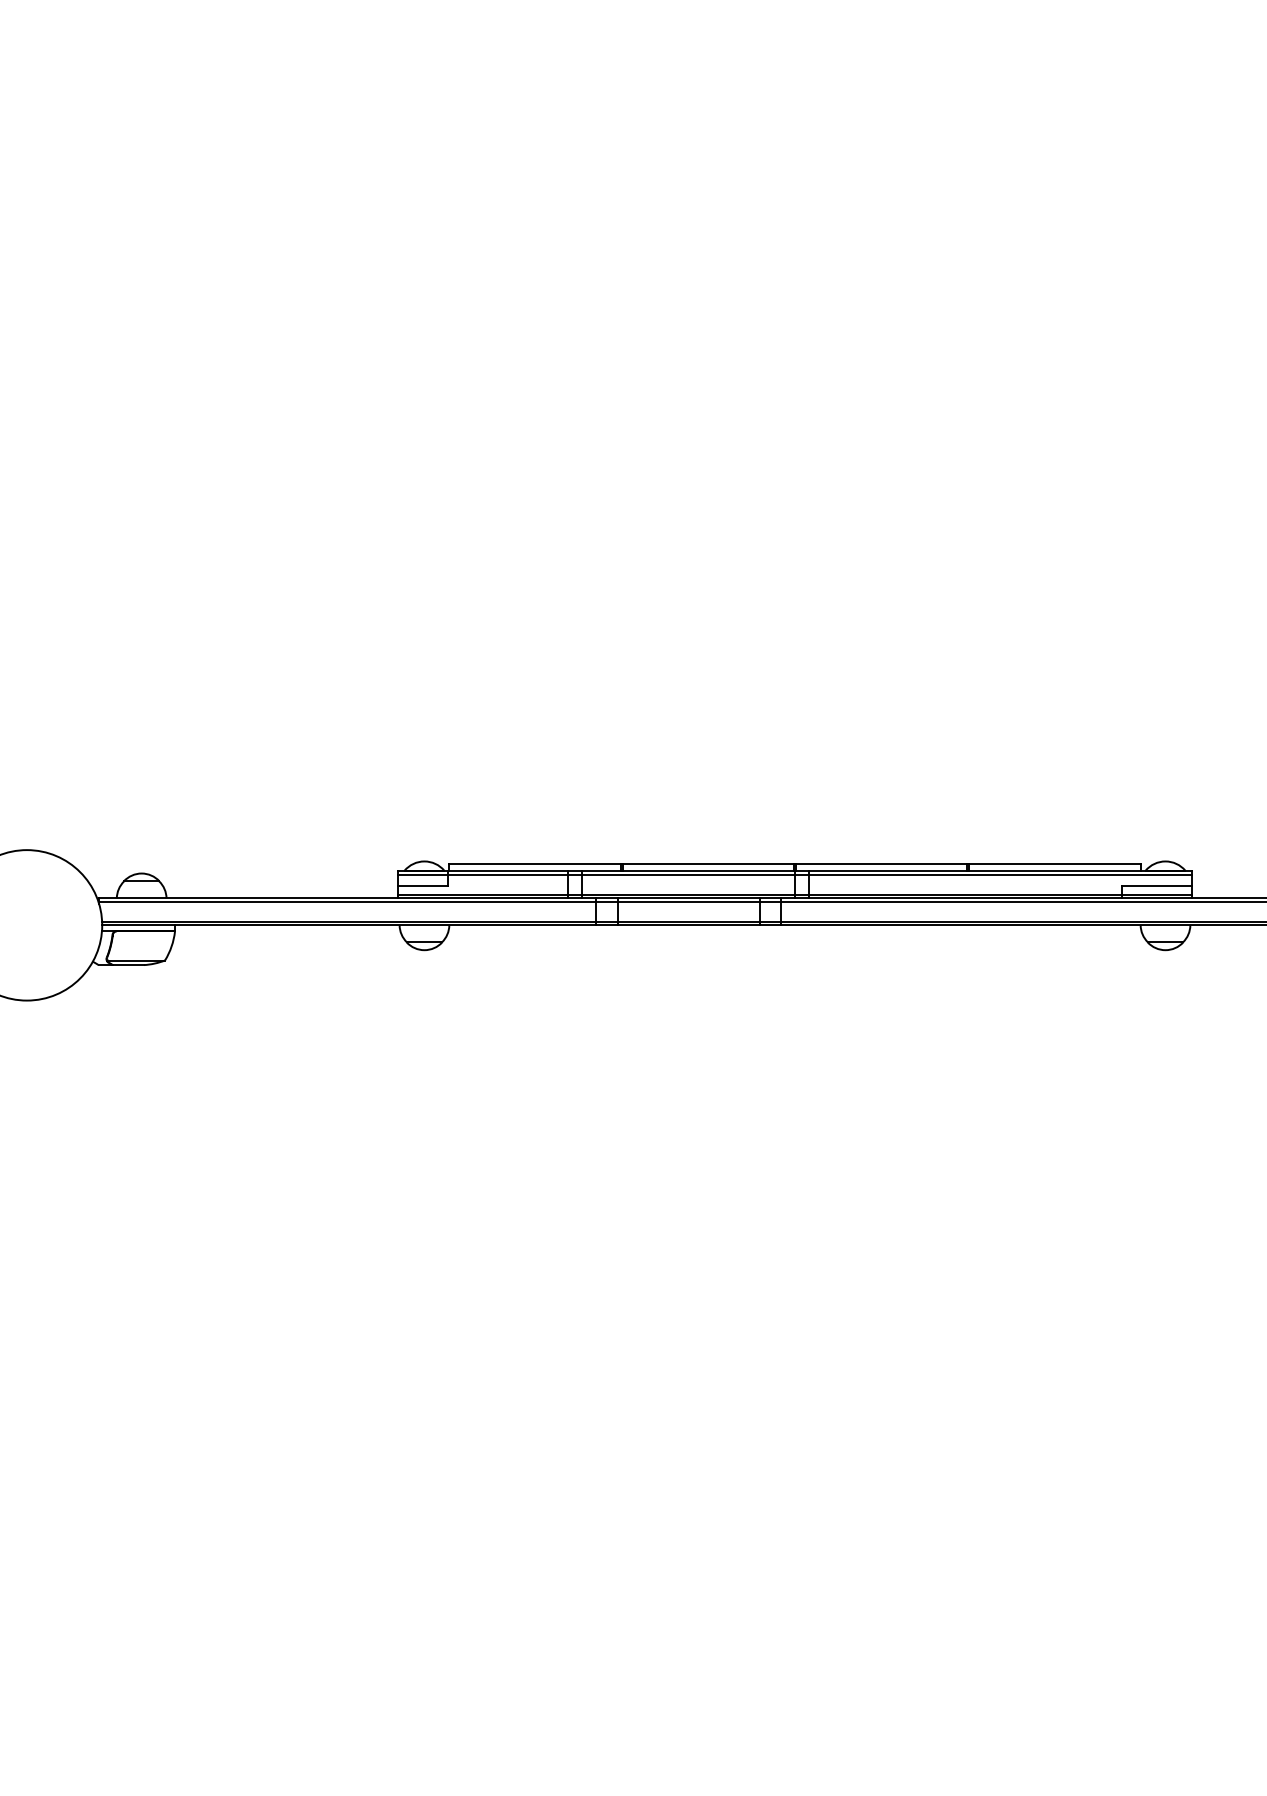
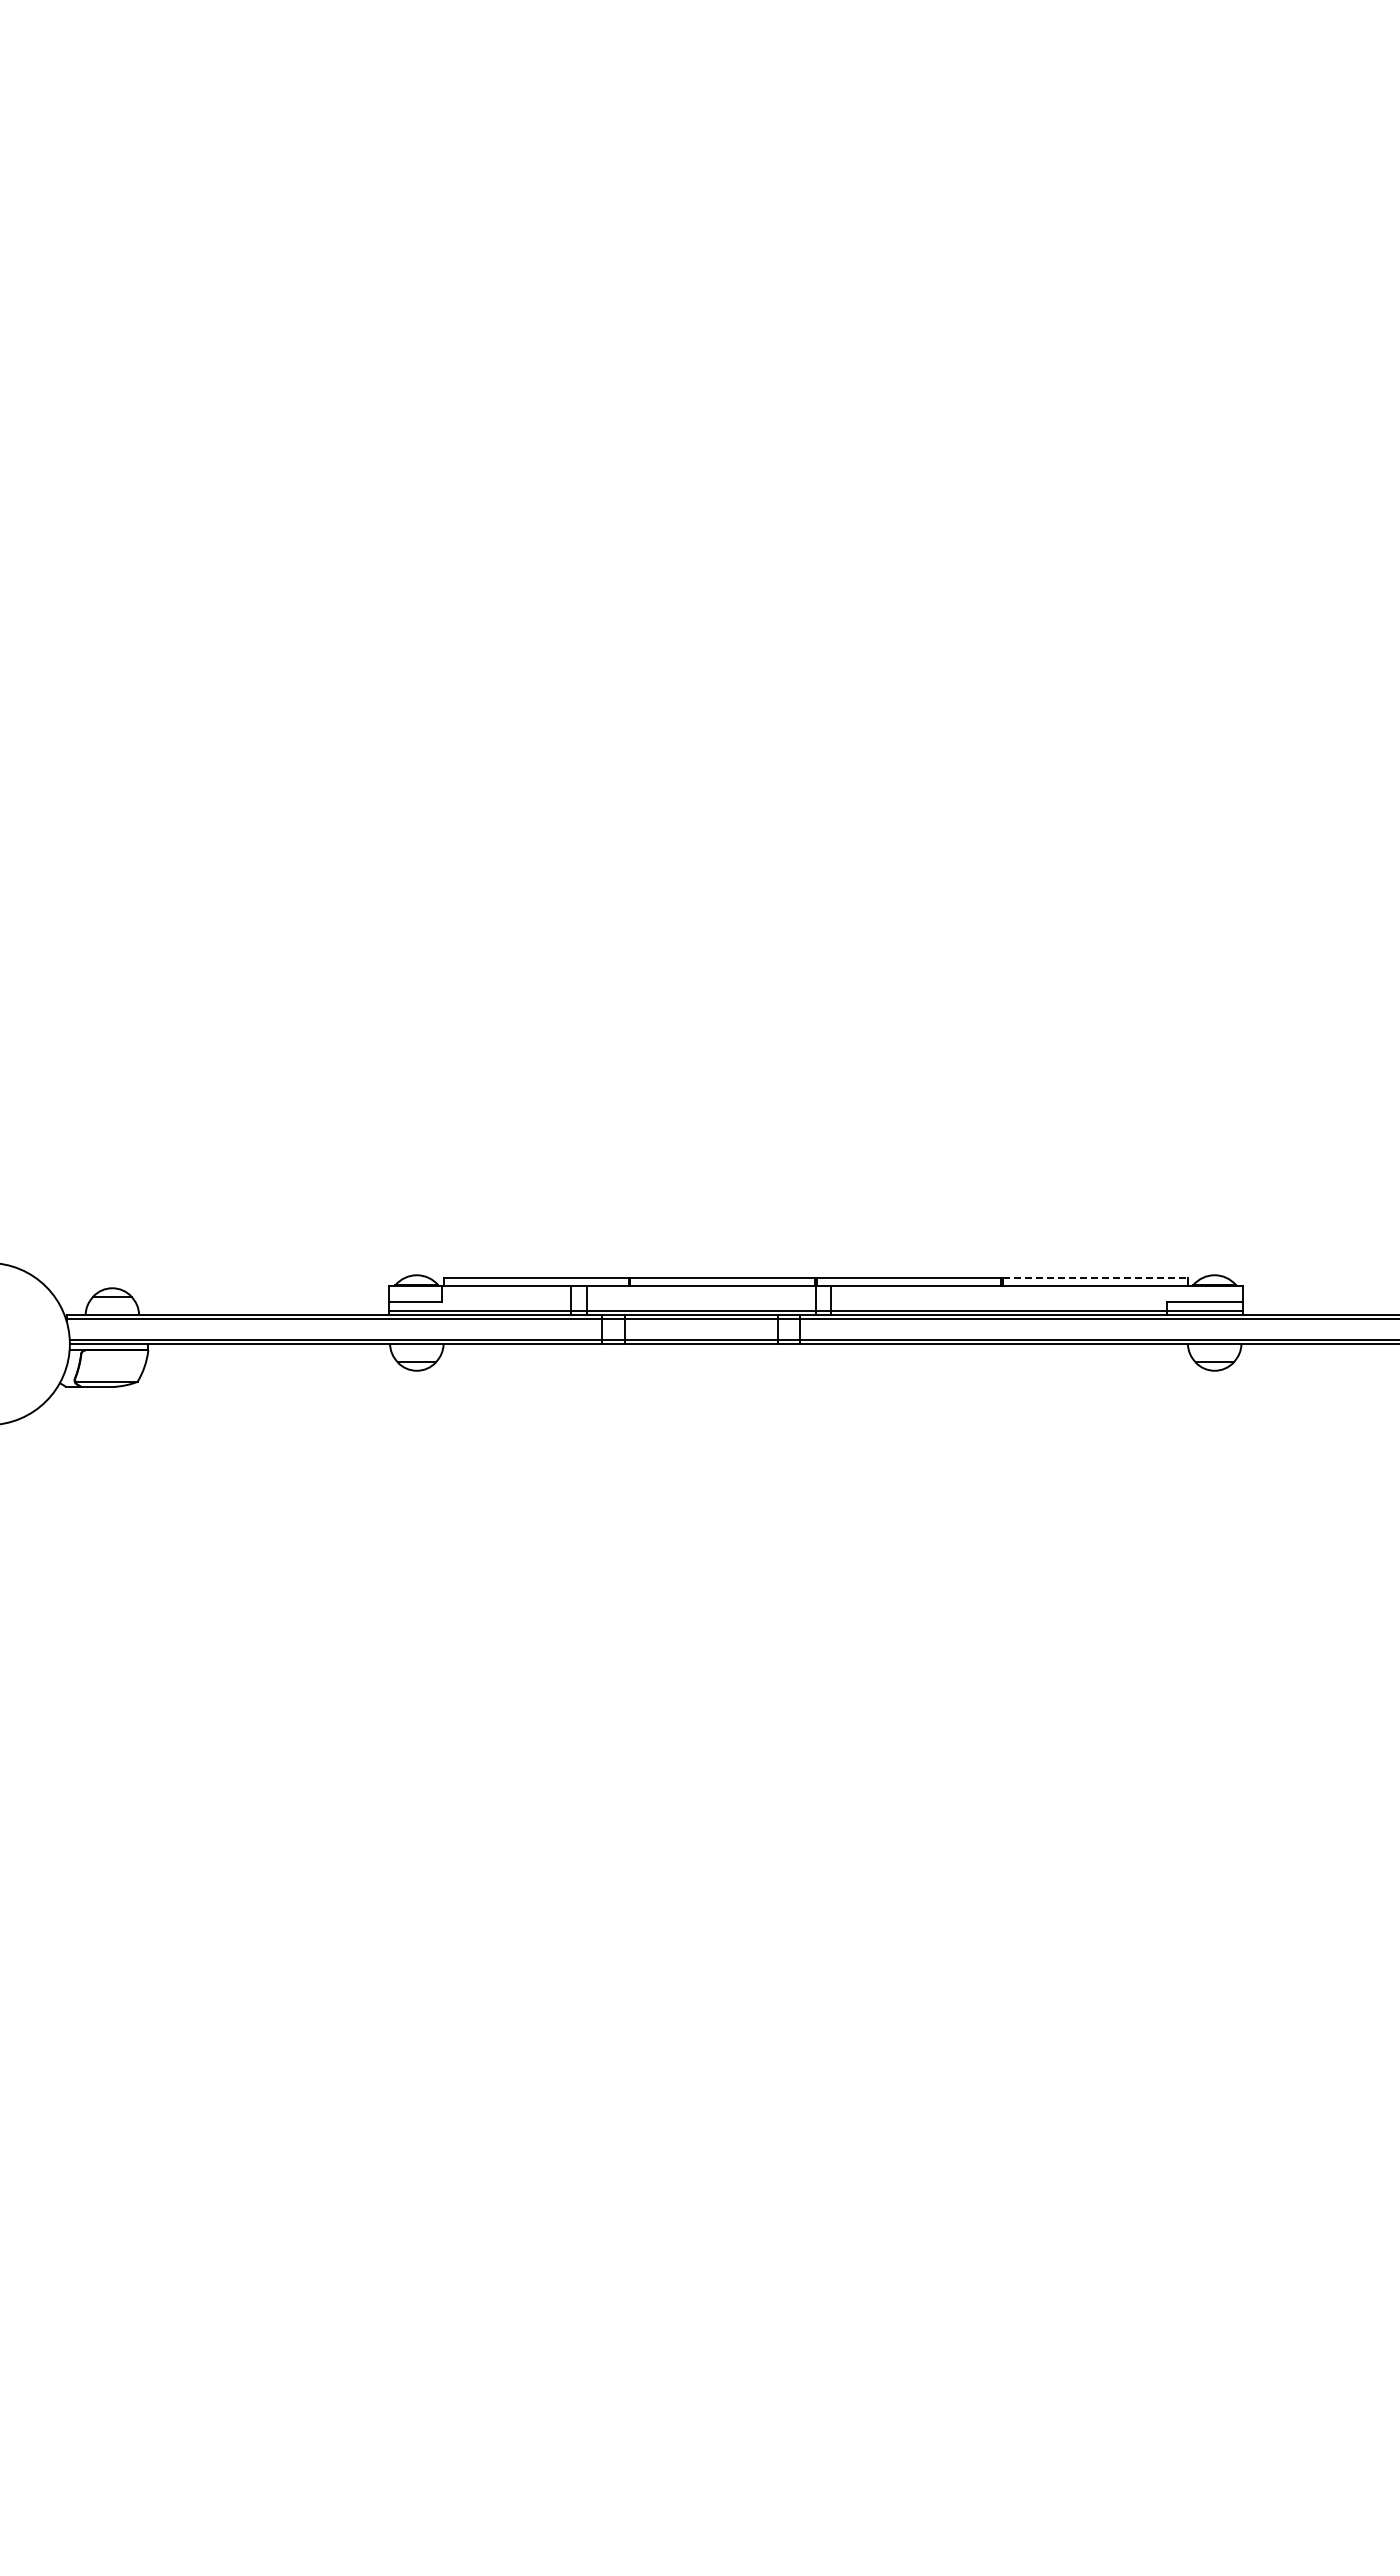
line: (1054, 864) -> (1095, 1278), solid -> dashed
line: (794, 874) -> (815, 1289), removed

